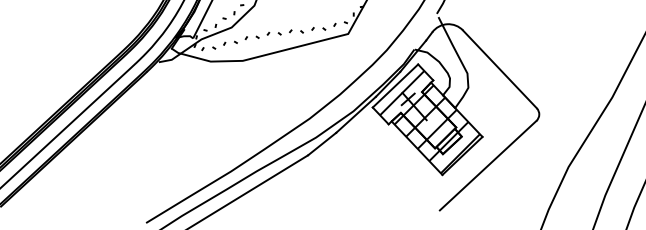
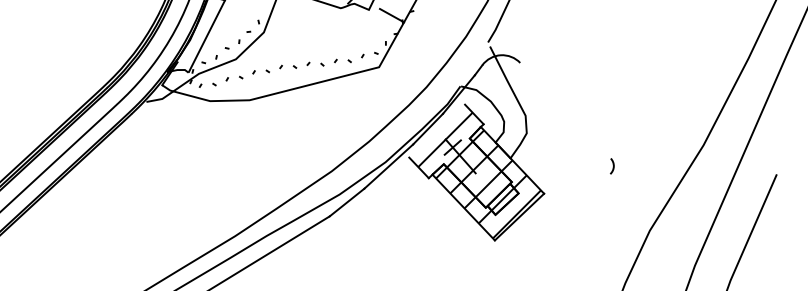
line: (499, 69) -> (565, 110), removed
line: (395, 85) -> (437, 130), removed
line: (487, 166) -> (550, 229), removed

